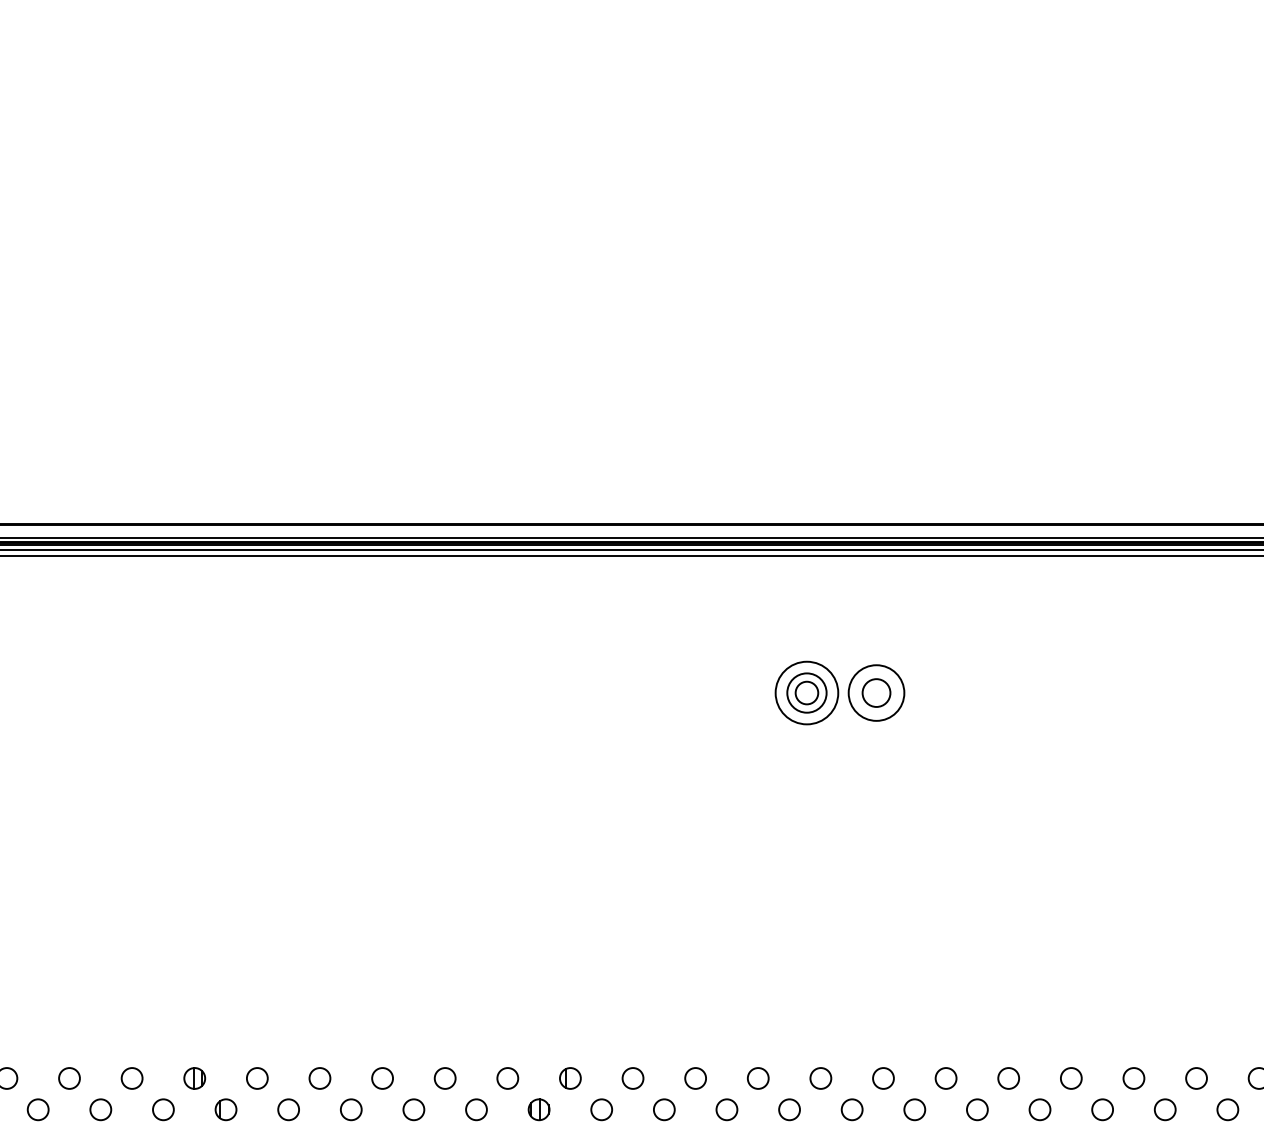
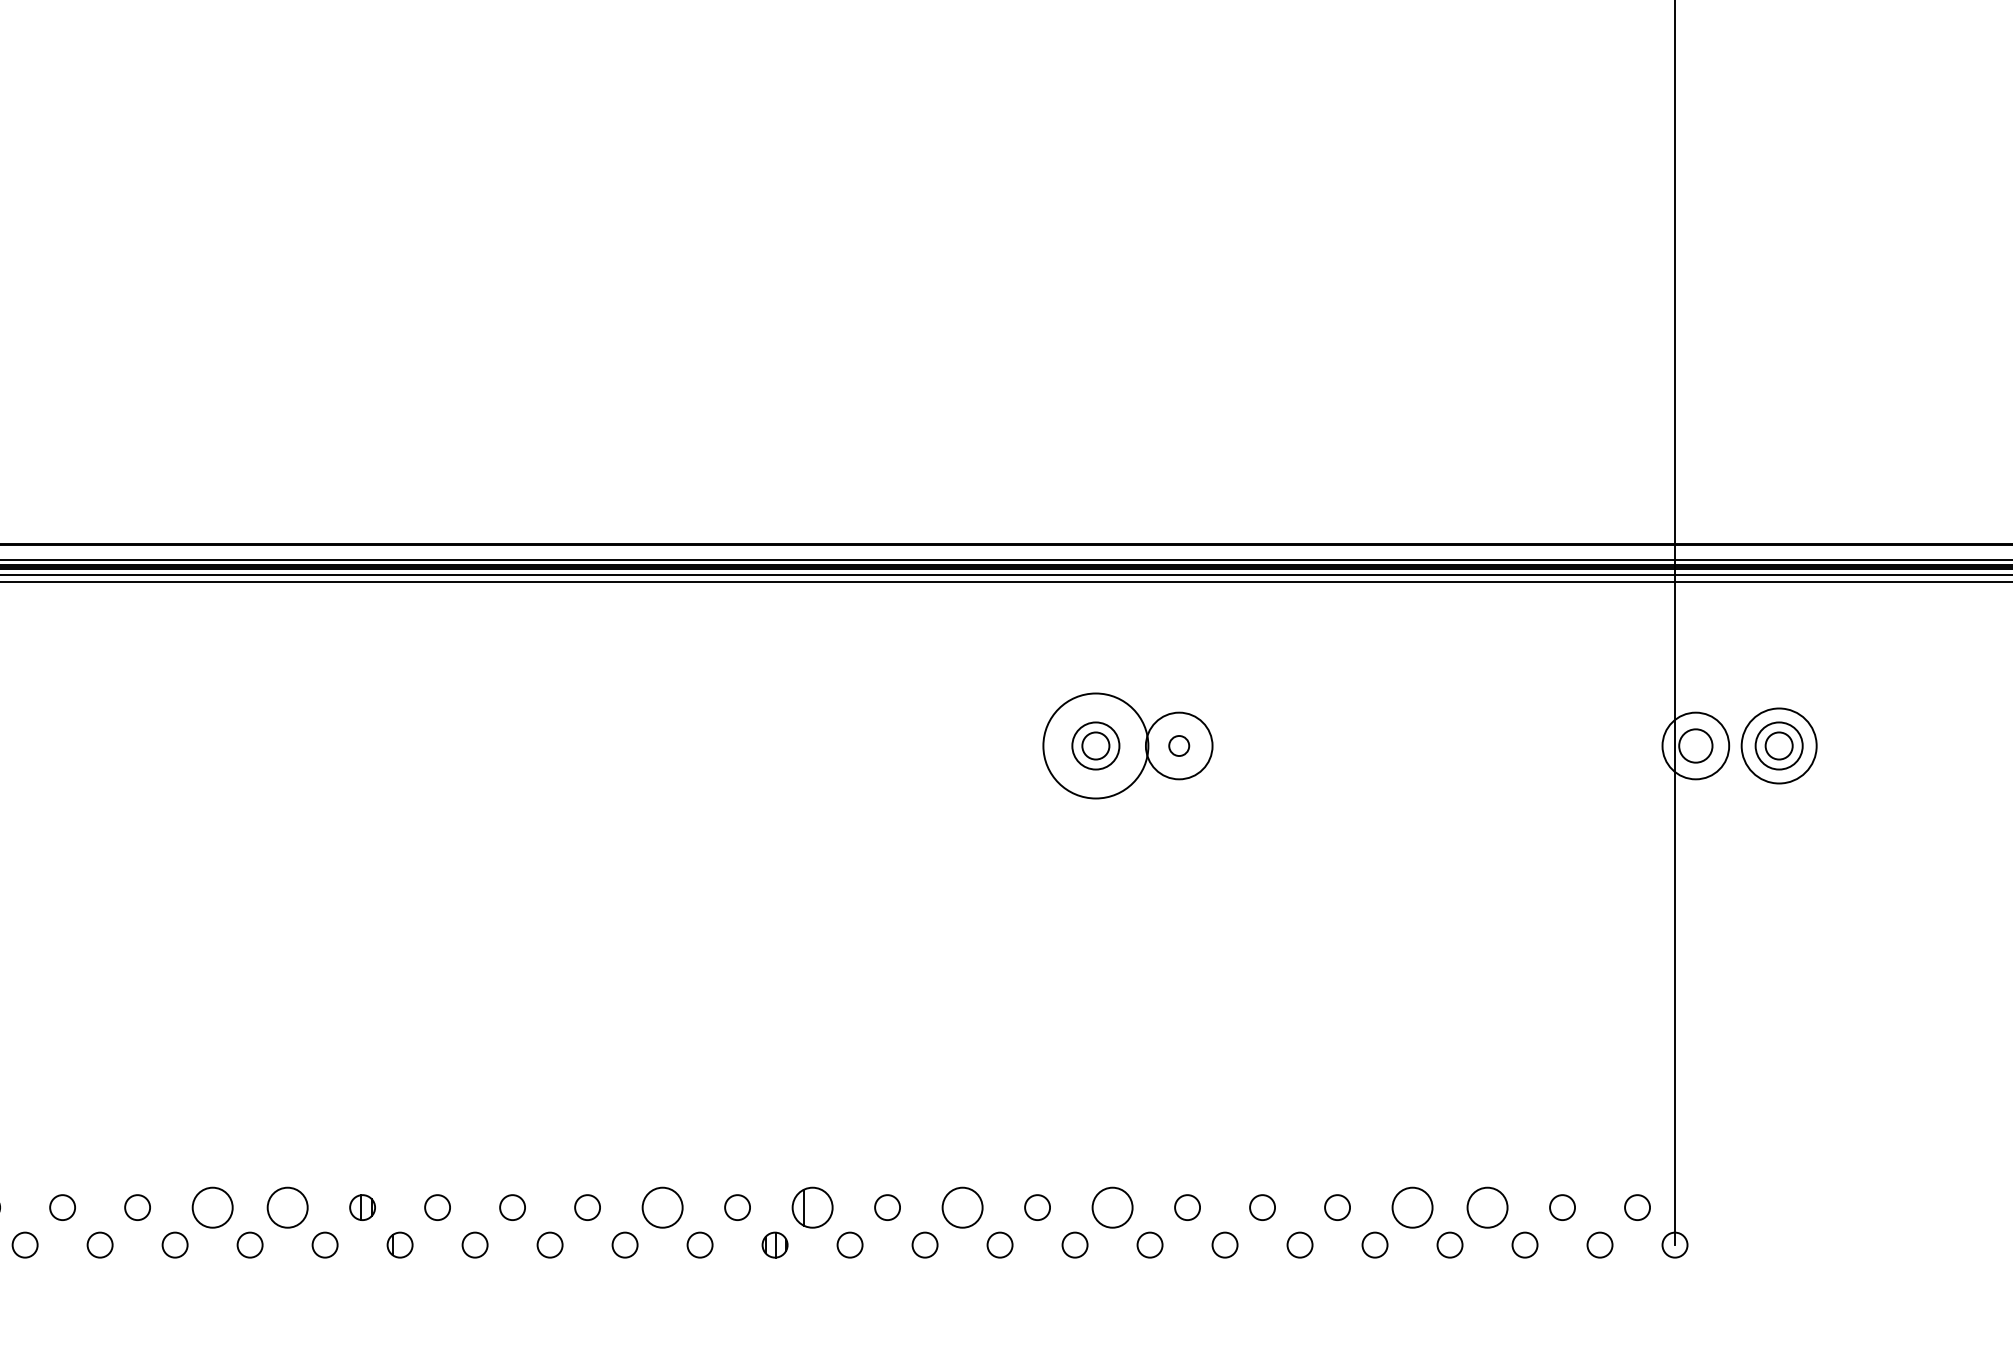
circle: (806, 692) -> (1095, 745), size x1.4
circle: (875, 692) -> (1178, 745), size x0.6
circle: (69, 1078) -> (212, 1207), size x1.6
circle: (132, 1078) -> (287, 1207), size x1.6
circle: (445, 1078) -> (662, 1207), size x1.6
part: (570, 1078) -> (812, 1207), size x1.6
circle: (695, 1078) -> (962, 1207), size x1.6
circle: (820, 1078) -> (1112, 1207), size x1.6
circle: (1071, 1078) -> (1412, 1207), size x1.6
circle: (1133, 1078) -> (1487, 1207), size x1.6

